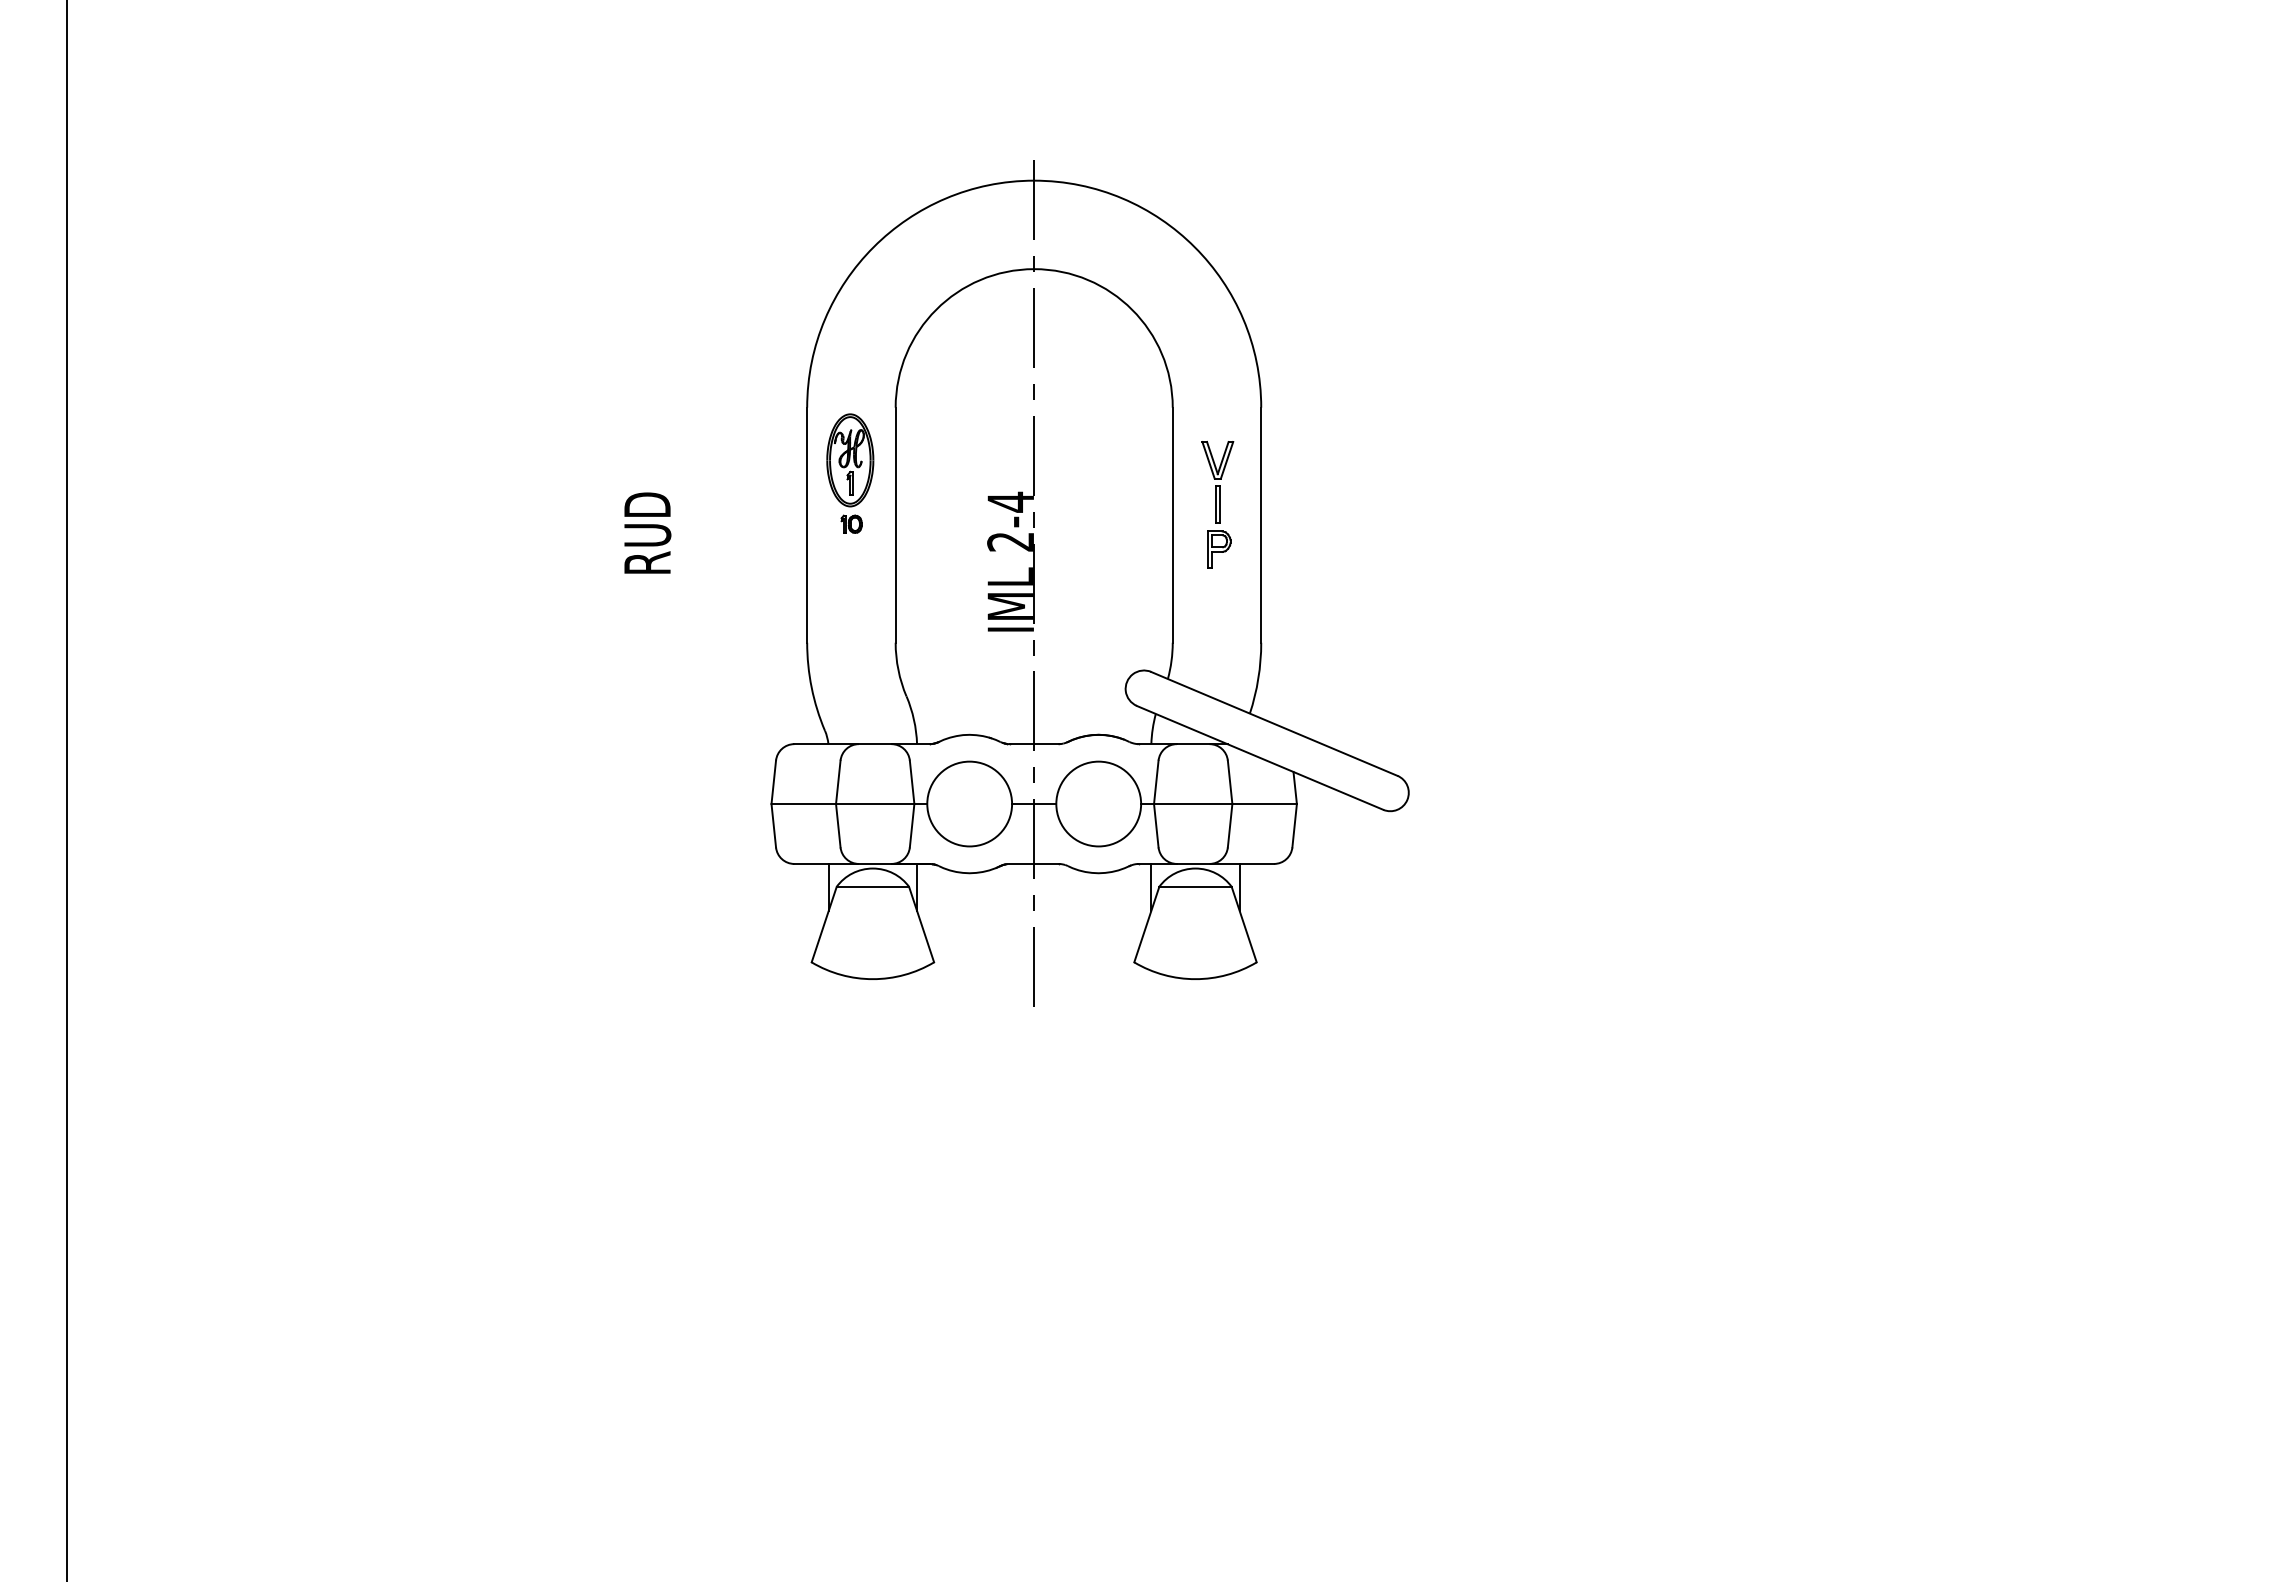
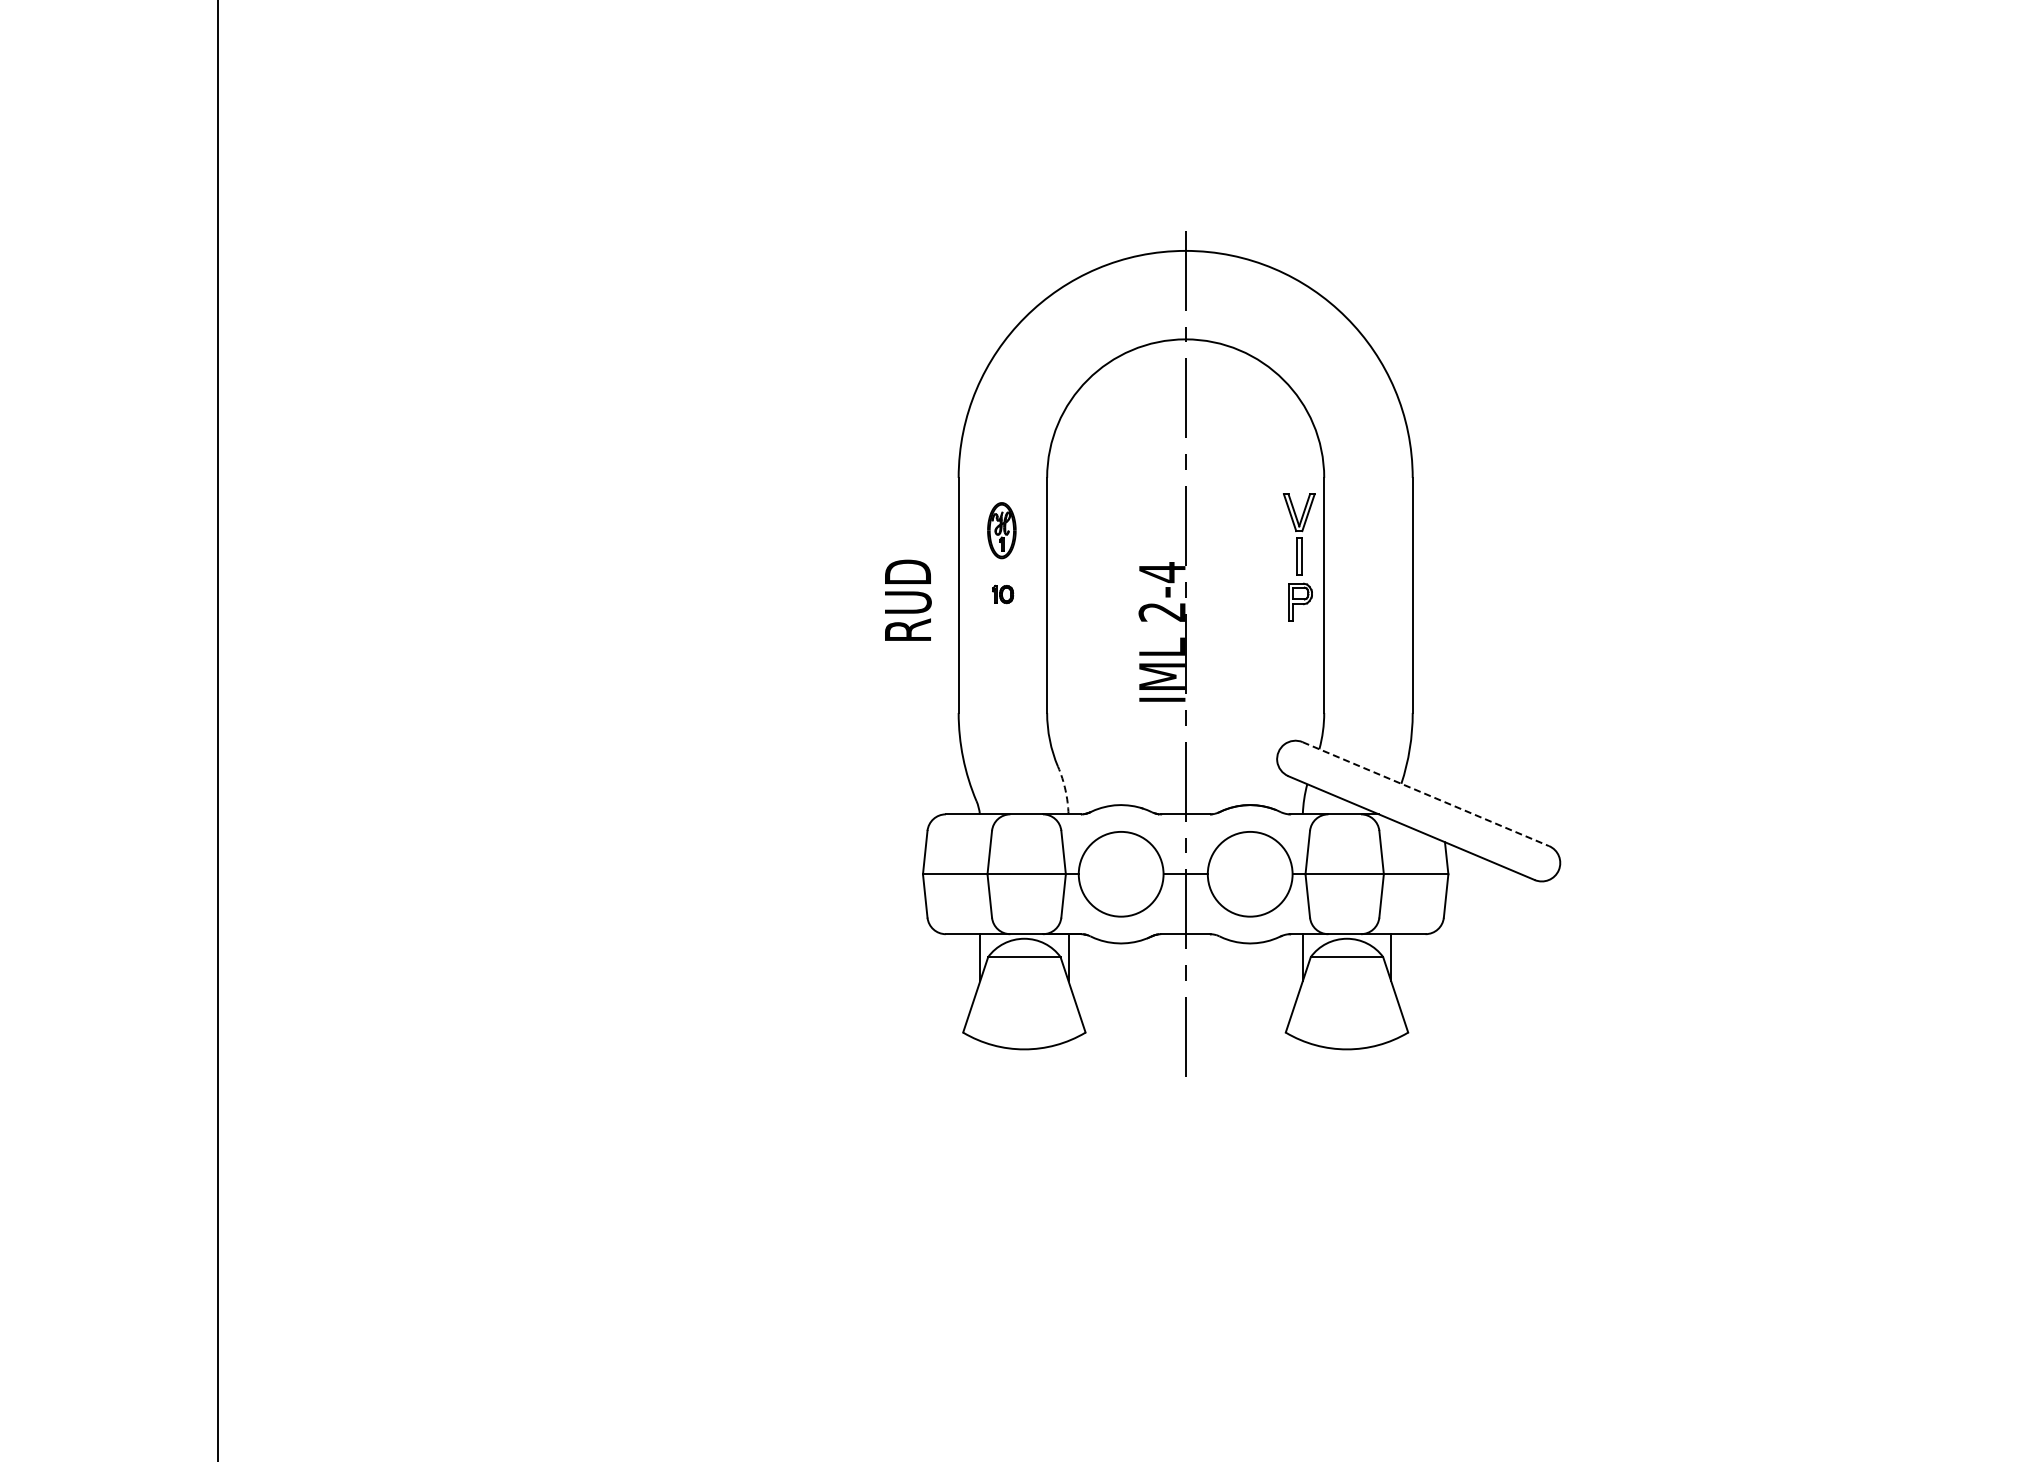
part: (850, 460) -> (1001, 530), size x0.6
part: (1217, 504) -> (1298, 556), moved
text: (647, 532) -> (907, 599), moved
arc: (914, 719) -> (1065, 789), solid -> dashed
line: (1274, 723) -> (1425, 793), solid -> dashed

